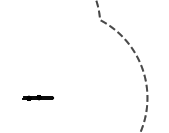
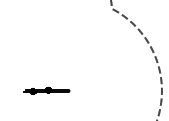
part: (37, 97) -> (46, 90), size x1.43

